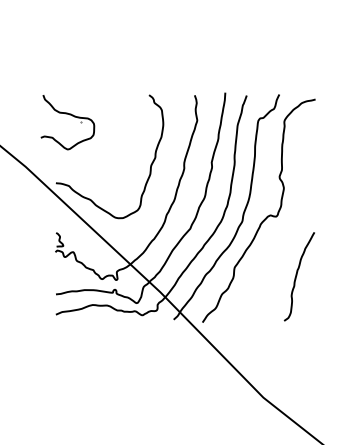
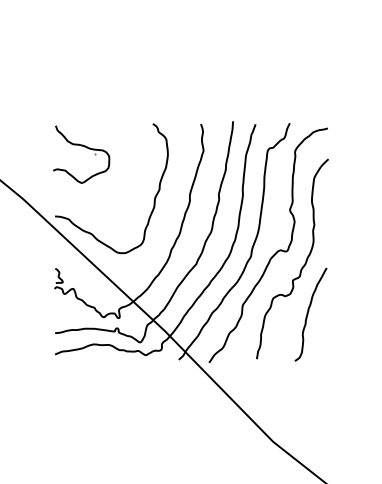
part: (70, 115) -> (84, 147), moved
curve: (290, 231) -> (301, 267), added

